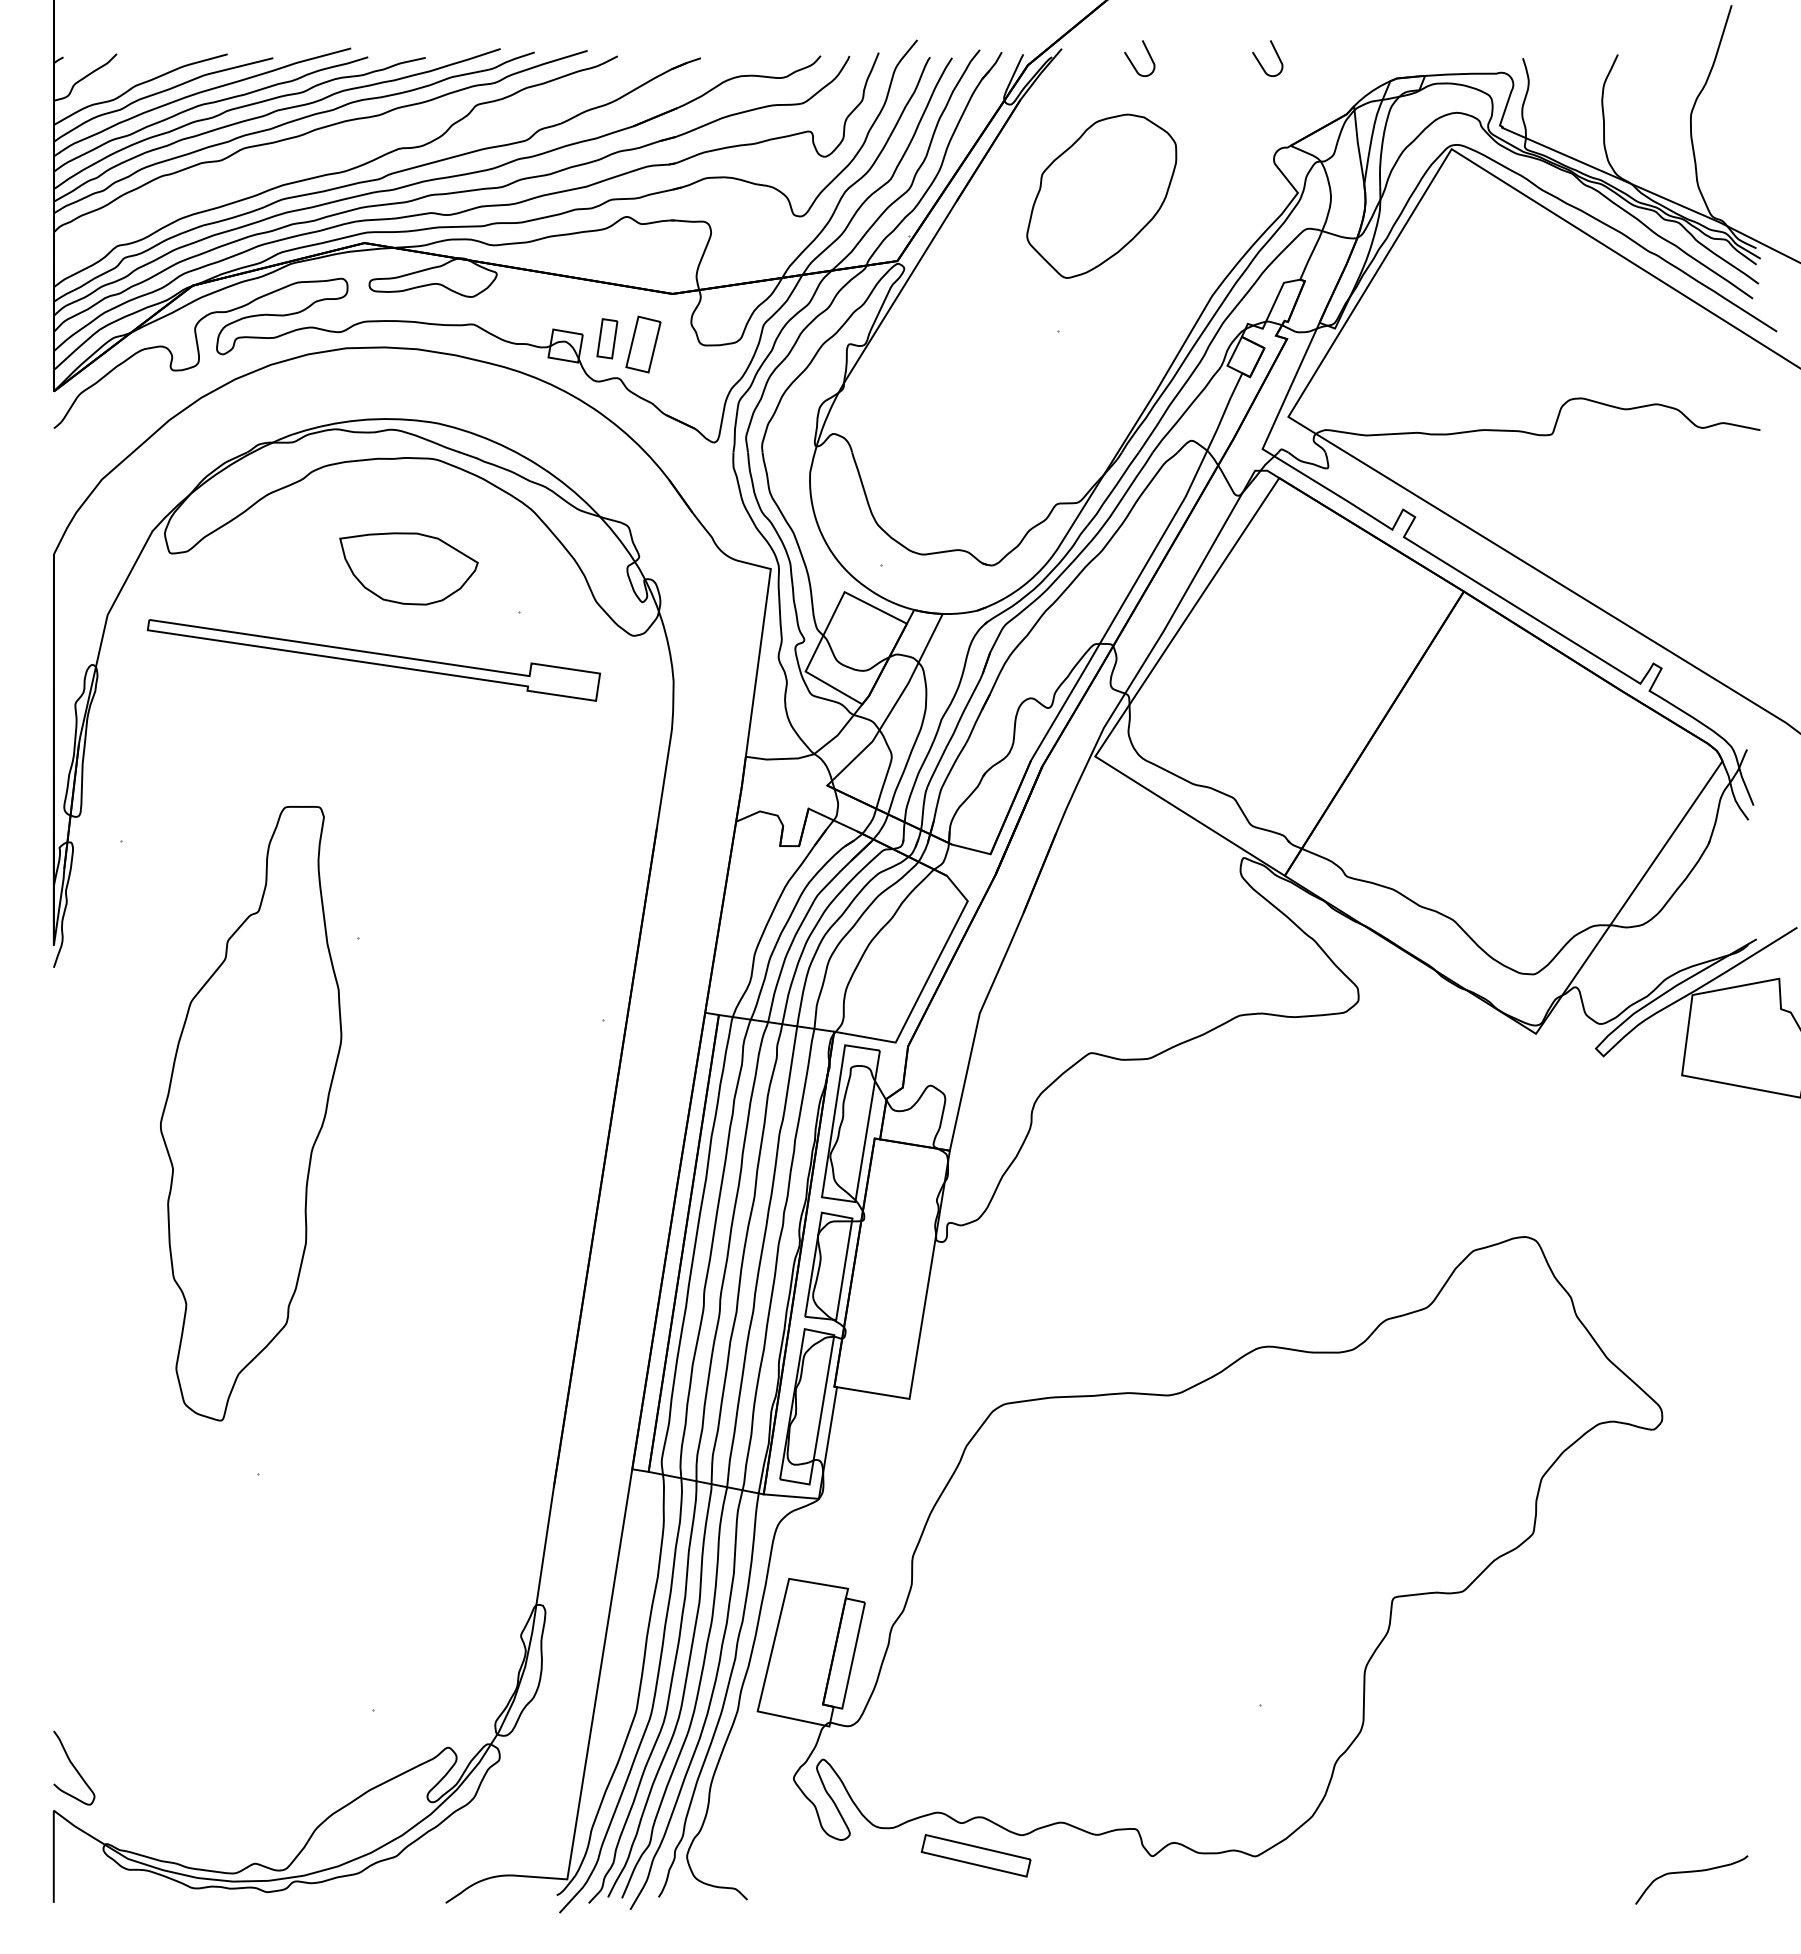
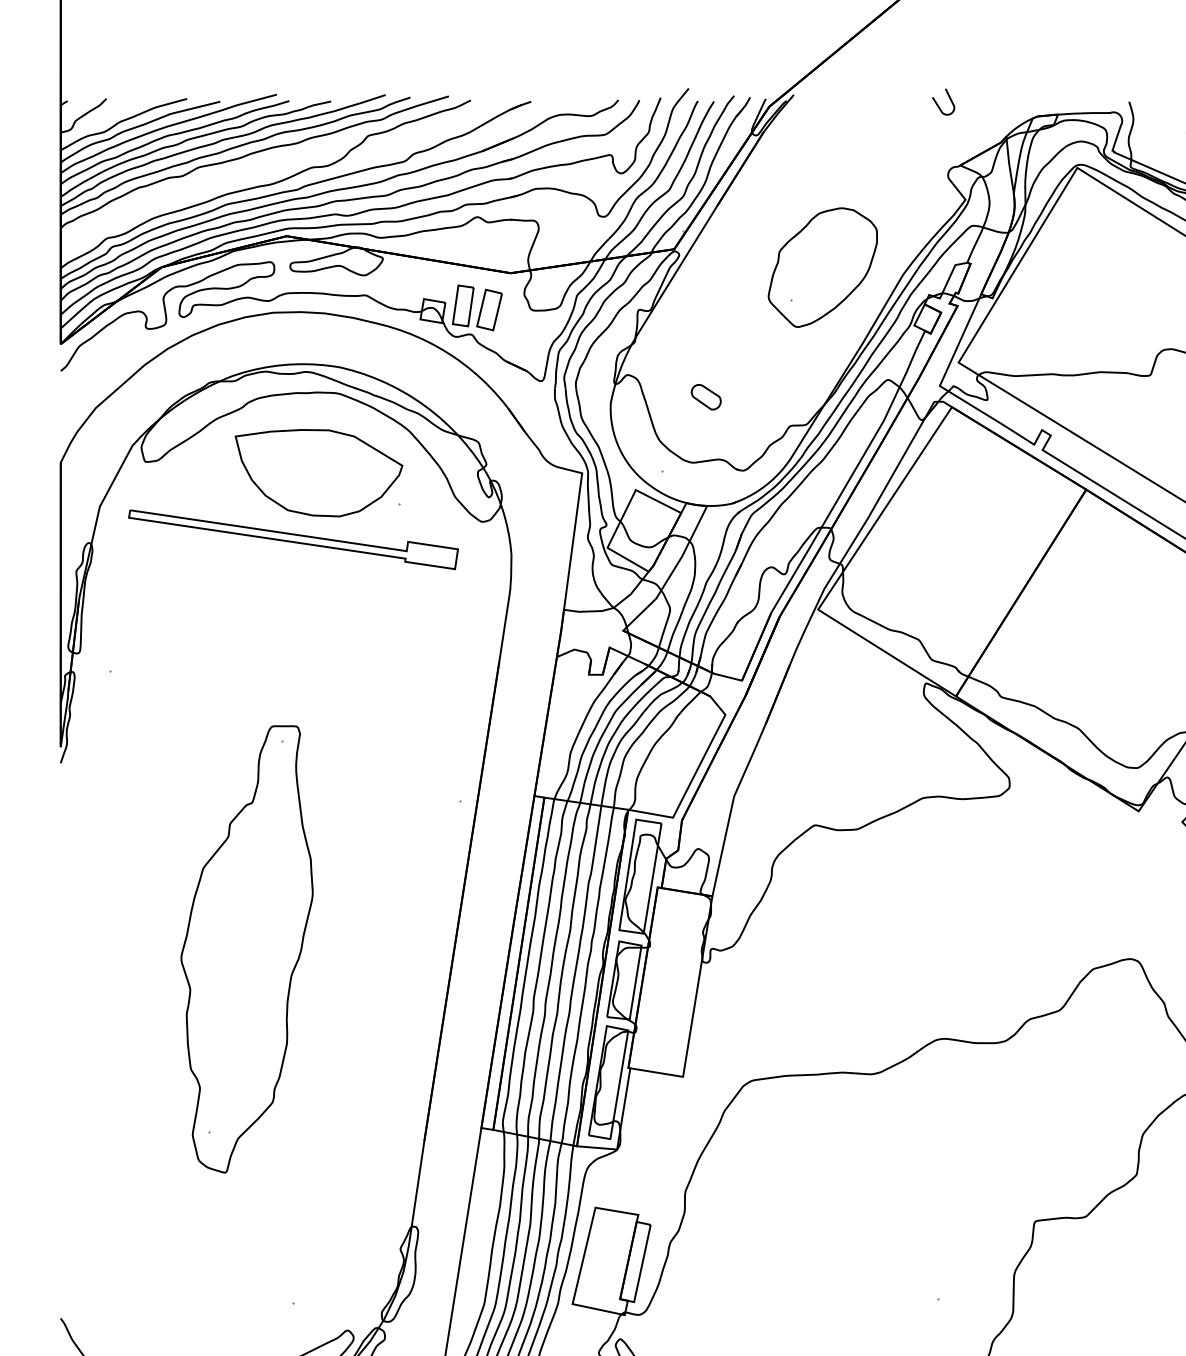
curve: (1132, 62) -> (845, 104), removed
part: (1101, 195) -> (822, 267), moved
part: (607, 338) -> (463, 305), size x1.43
part: (941, 464) -> (706, 397), added
part: (408, 568) -> (318, 472), size x1.67
part: (251, 1113) -> (247, 949), moved

